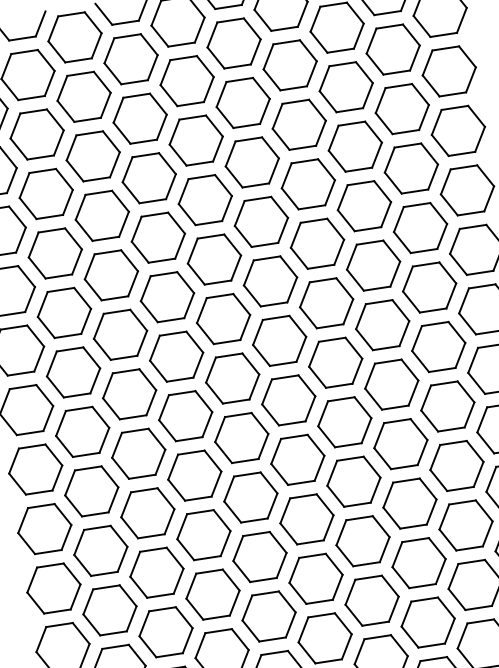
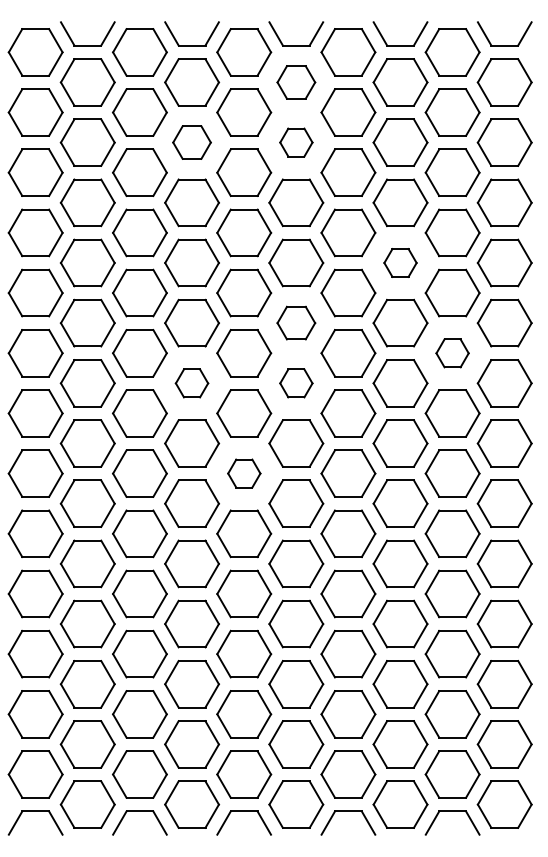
part: (234, 43) -> (296, 82), size x0.7
part: (243, 102) -> (296, 142), size x0.6
part: (139, 118) -> (191, 142), size x0.7
part: (364, 205) -> (400, 262), size x0.6
part: (270, 280) -> (296, 322), size x0.7
part: (429, 287) -> (452, 353), size x0.6
part: (279, 341) -> (296, 383), size x0.6
part: (176, 356) -> (191, 383), size x0.6
part: (242, 437) -> (244, 473), size x0.6

